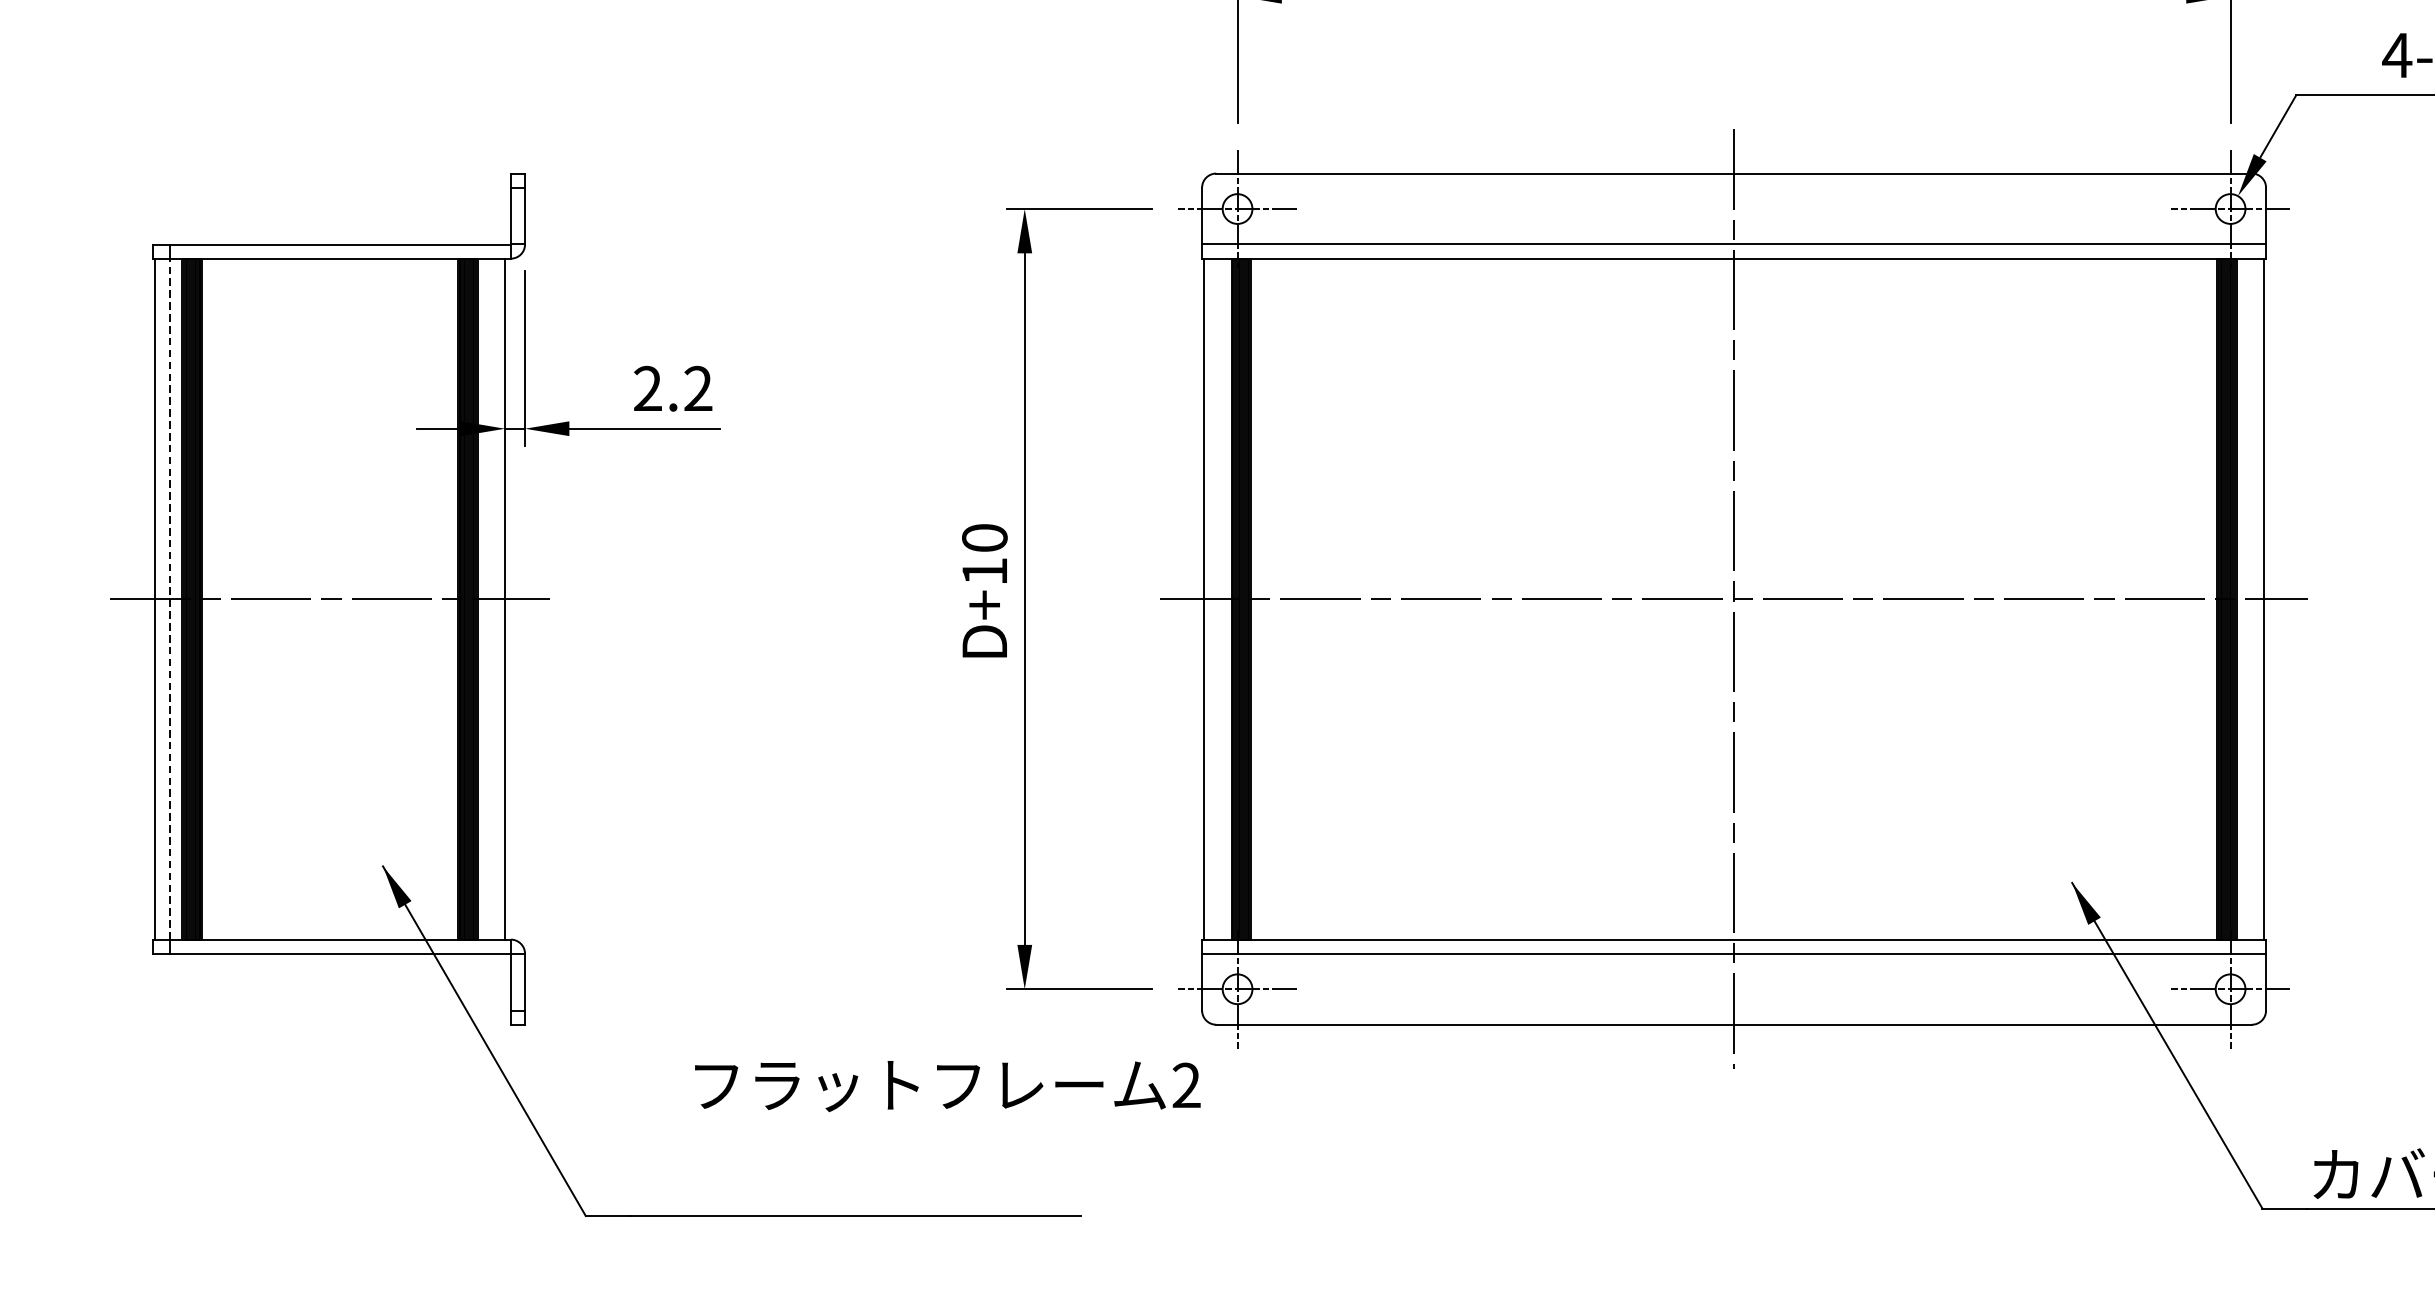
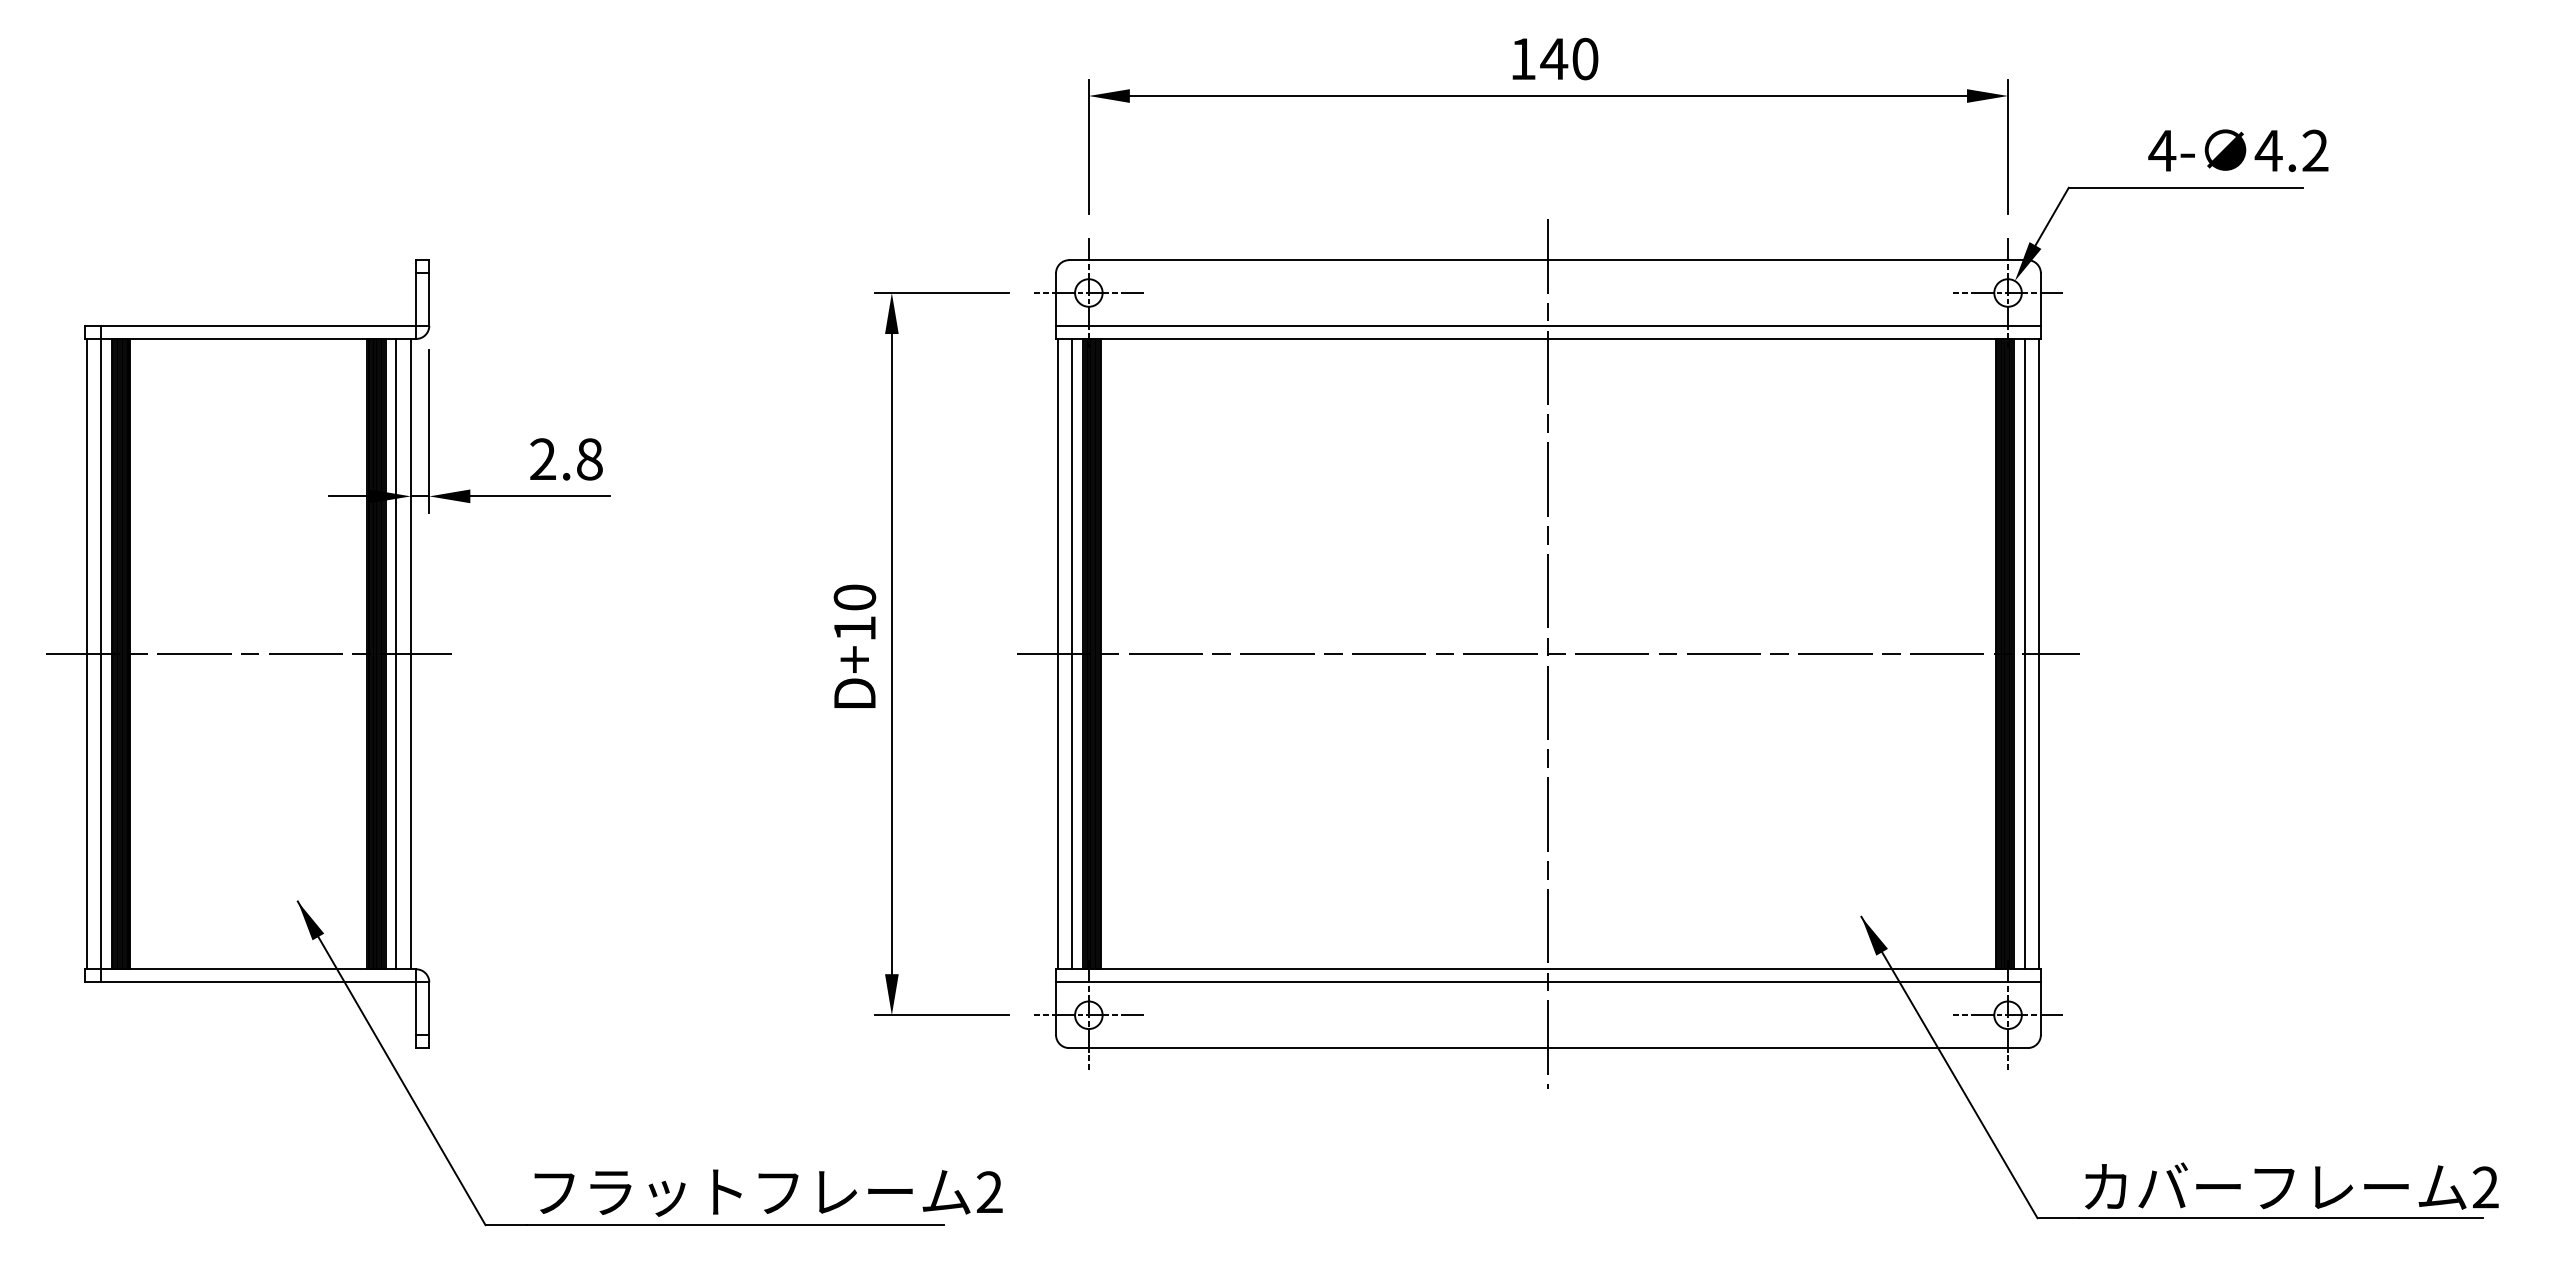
text: (698, 388) -> (589, 459), 2.2 -> 2.8
line: (170, 598) -> (101, 653), dashed -> solid
line: (489, 598) -> (396, 653), added
line: (1219, 598) -> (1072, 653), added
line: (2248, 598) -> (2024, 653), added
text: (947, 1085) -> (768, 1192), moved

